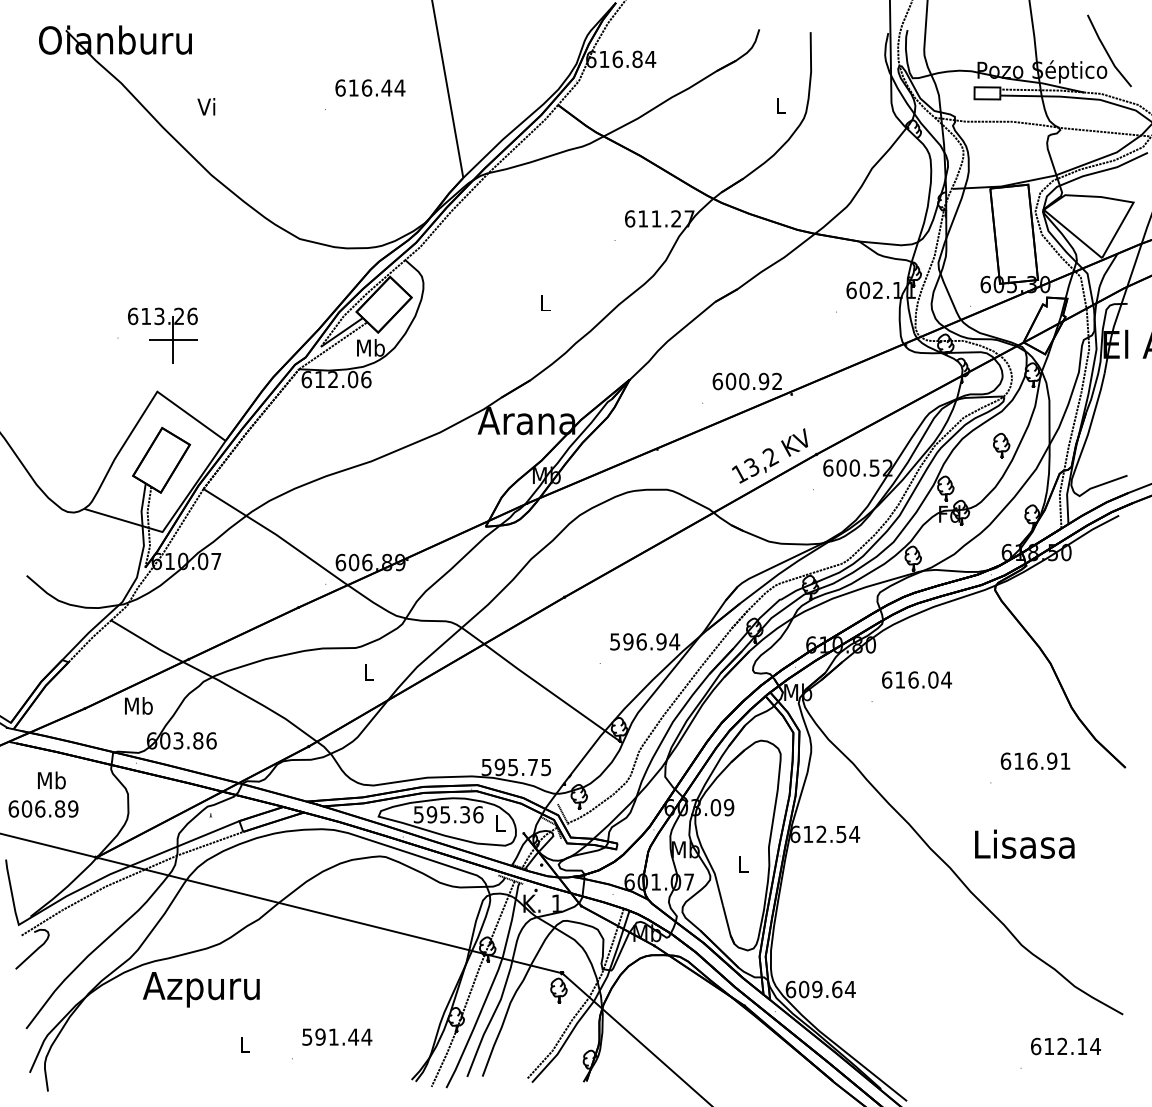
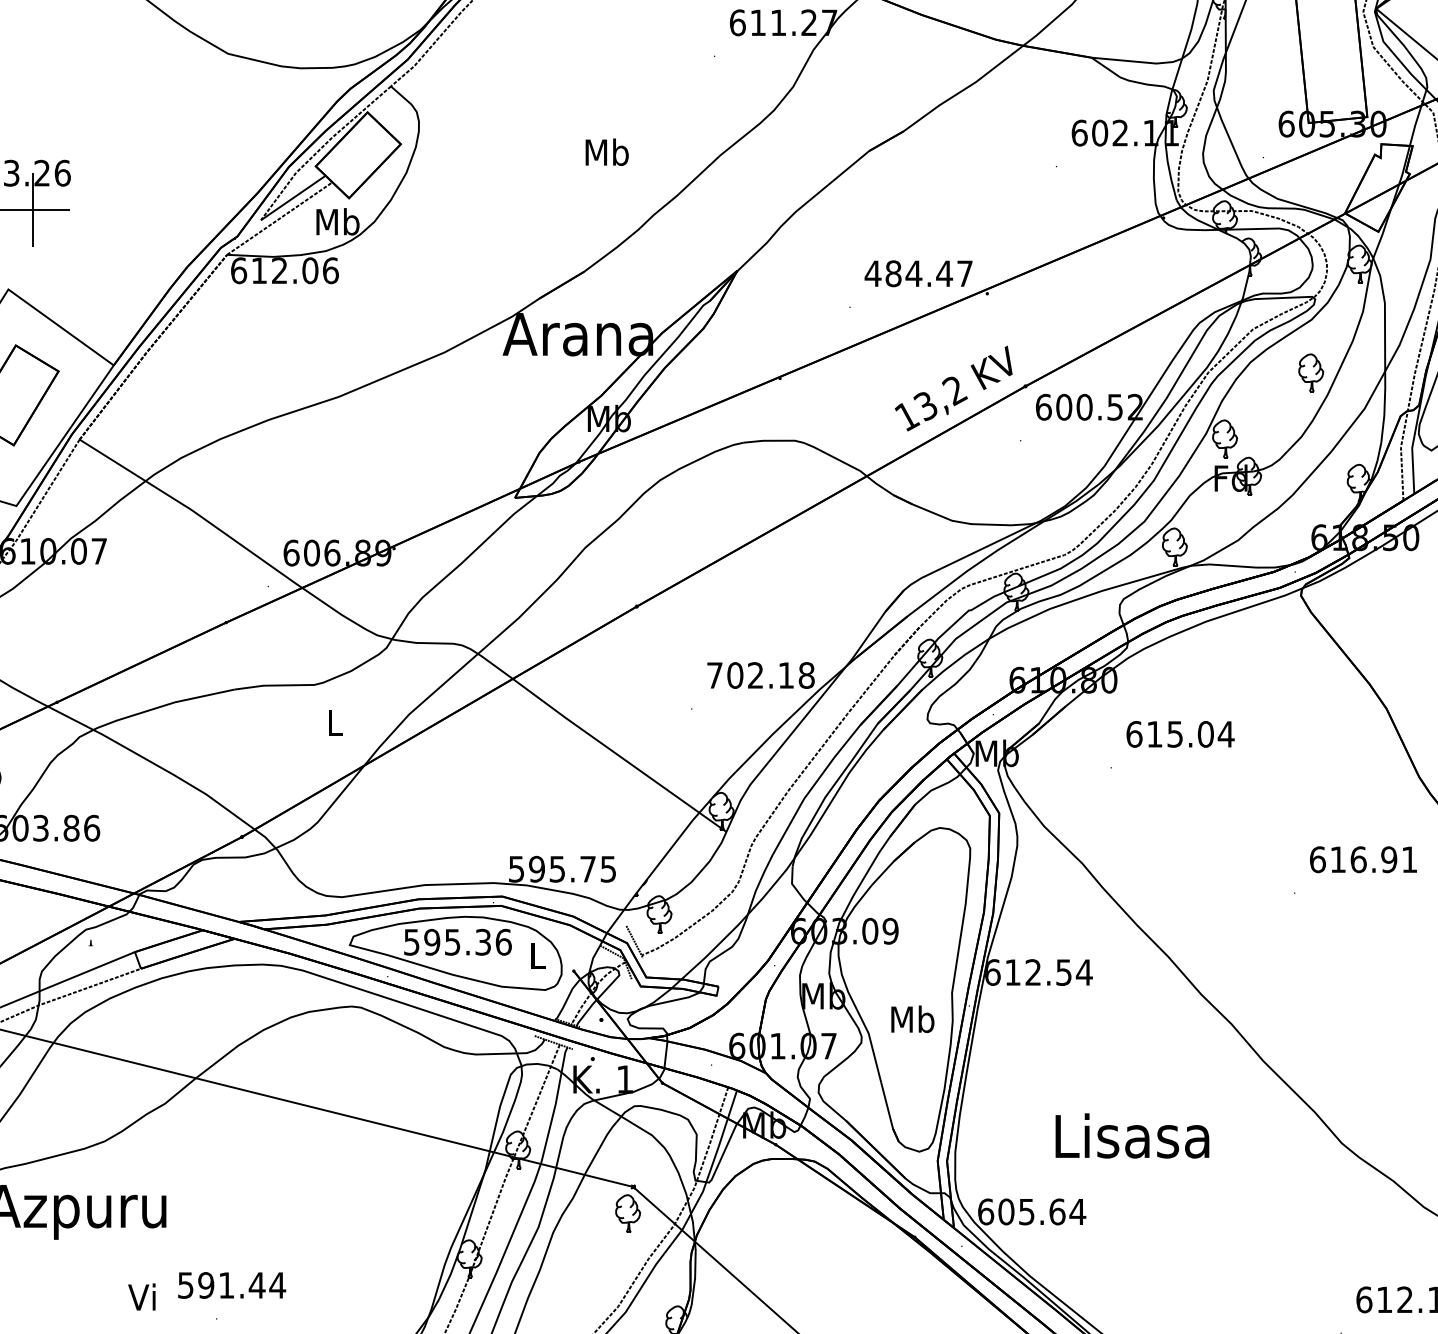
text: (545, 302) -> (607, 151), L -> Mb
text: (747, 381) -> (919, 273), 600.92 -> 484.47
text: (645, 641) -> (761, 674), 596.94 -> 702.18
text: (913, 679) -> (1175, 733), 616.04 -> 615.04
text: (1024, 843) -> (1131, 1134), moved
text: (743, 864) -> (912, 1019), L -> Mb
text: (817, 988) -> (1027, 1210), 609.64 -> 605.64
text: (337, 1036) -> (232, 1284), moved
text: (243, 1044) -> (141, 1296), L -> Vi

